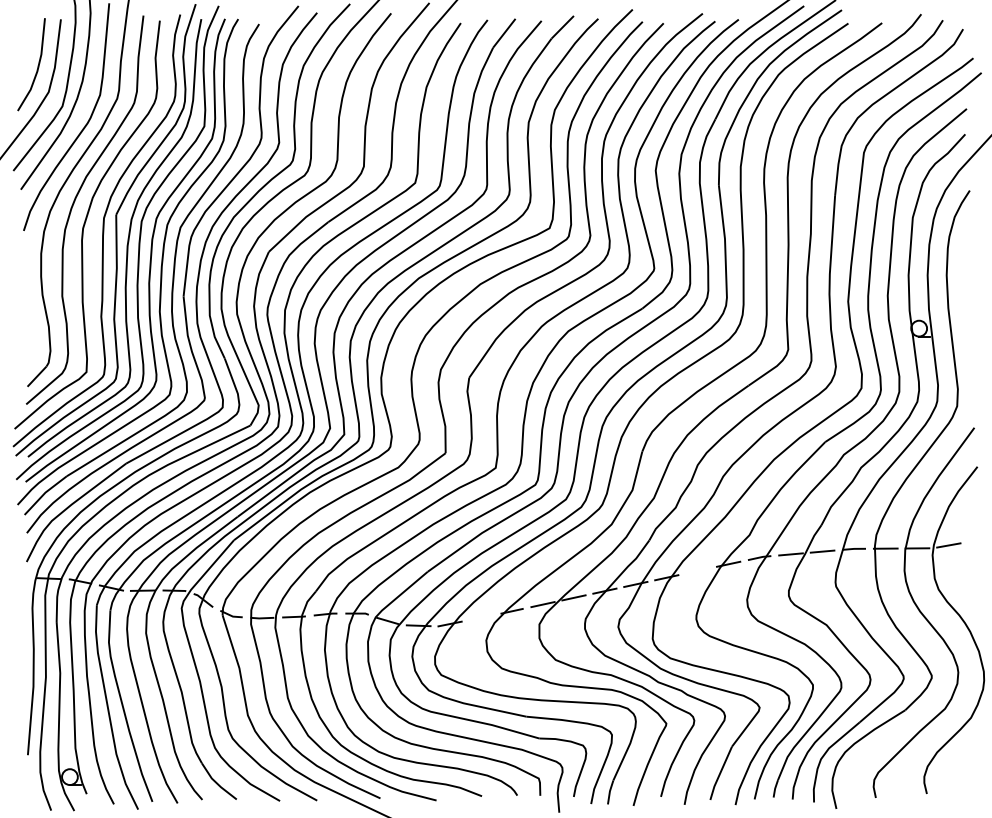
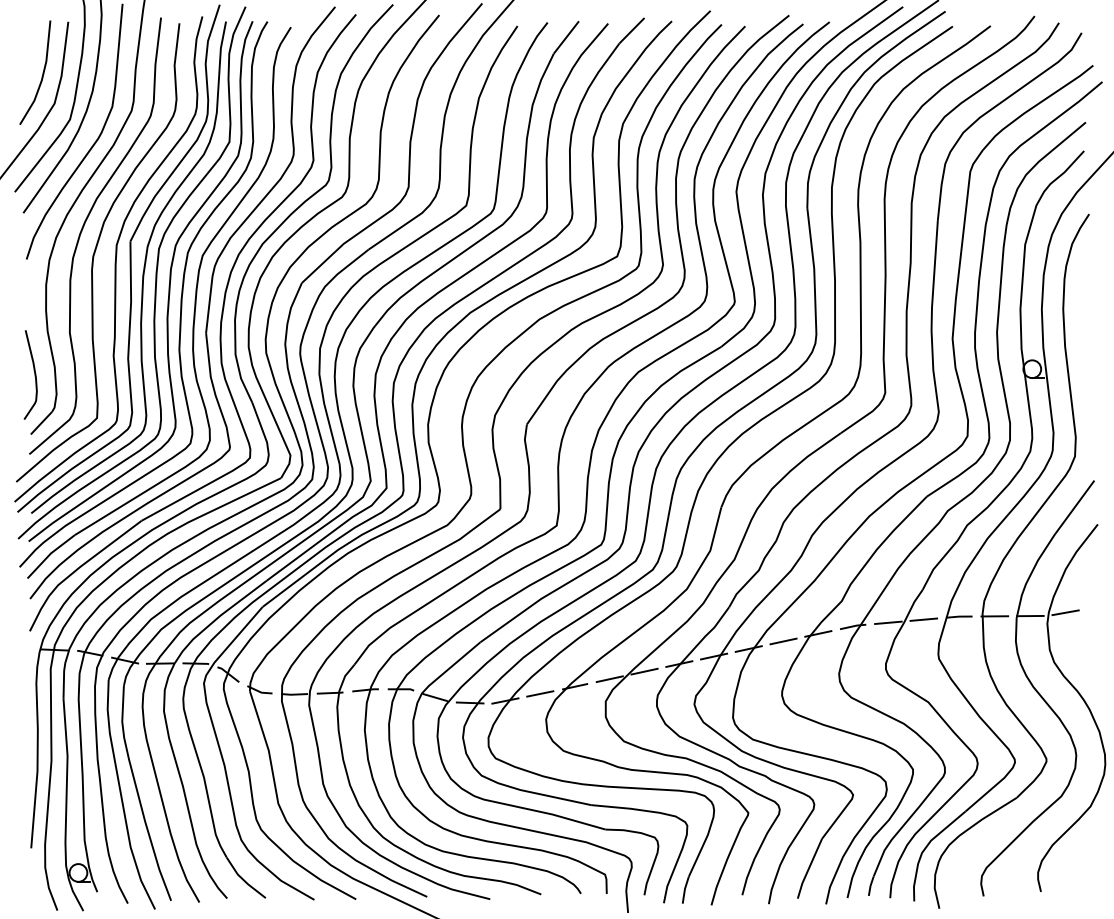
curve: (30, 333) -> (34, 374), added
line: (697, 571) -> (783, 641), added
line: (481, 617) -> (540, 693), added

